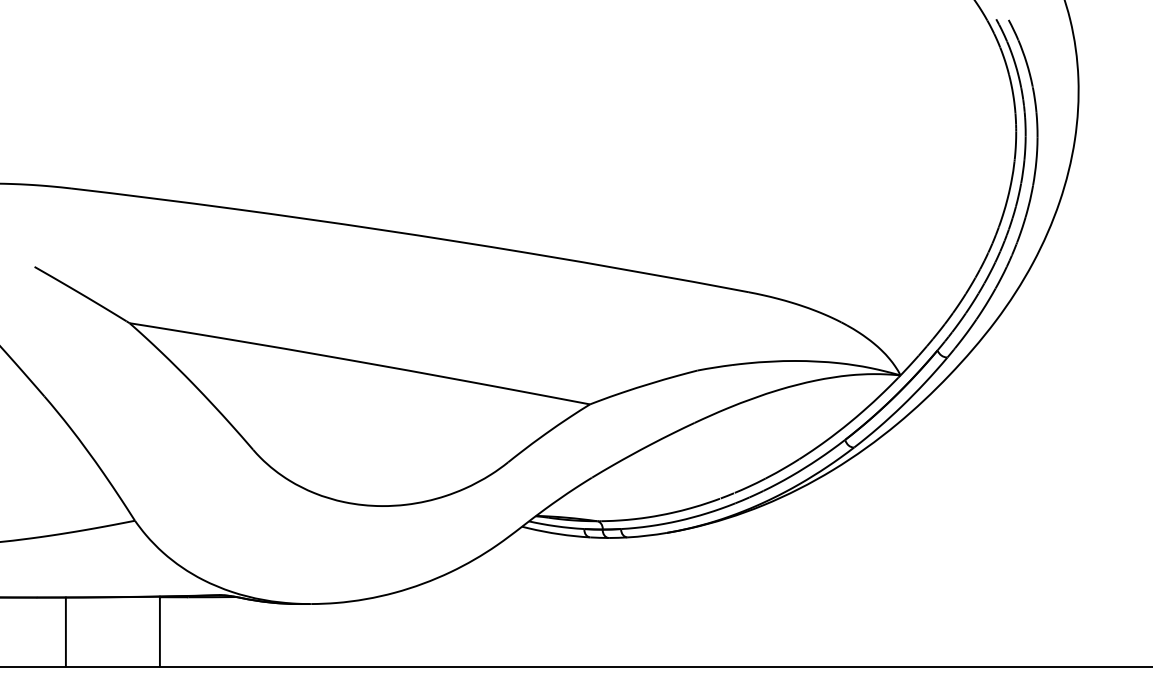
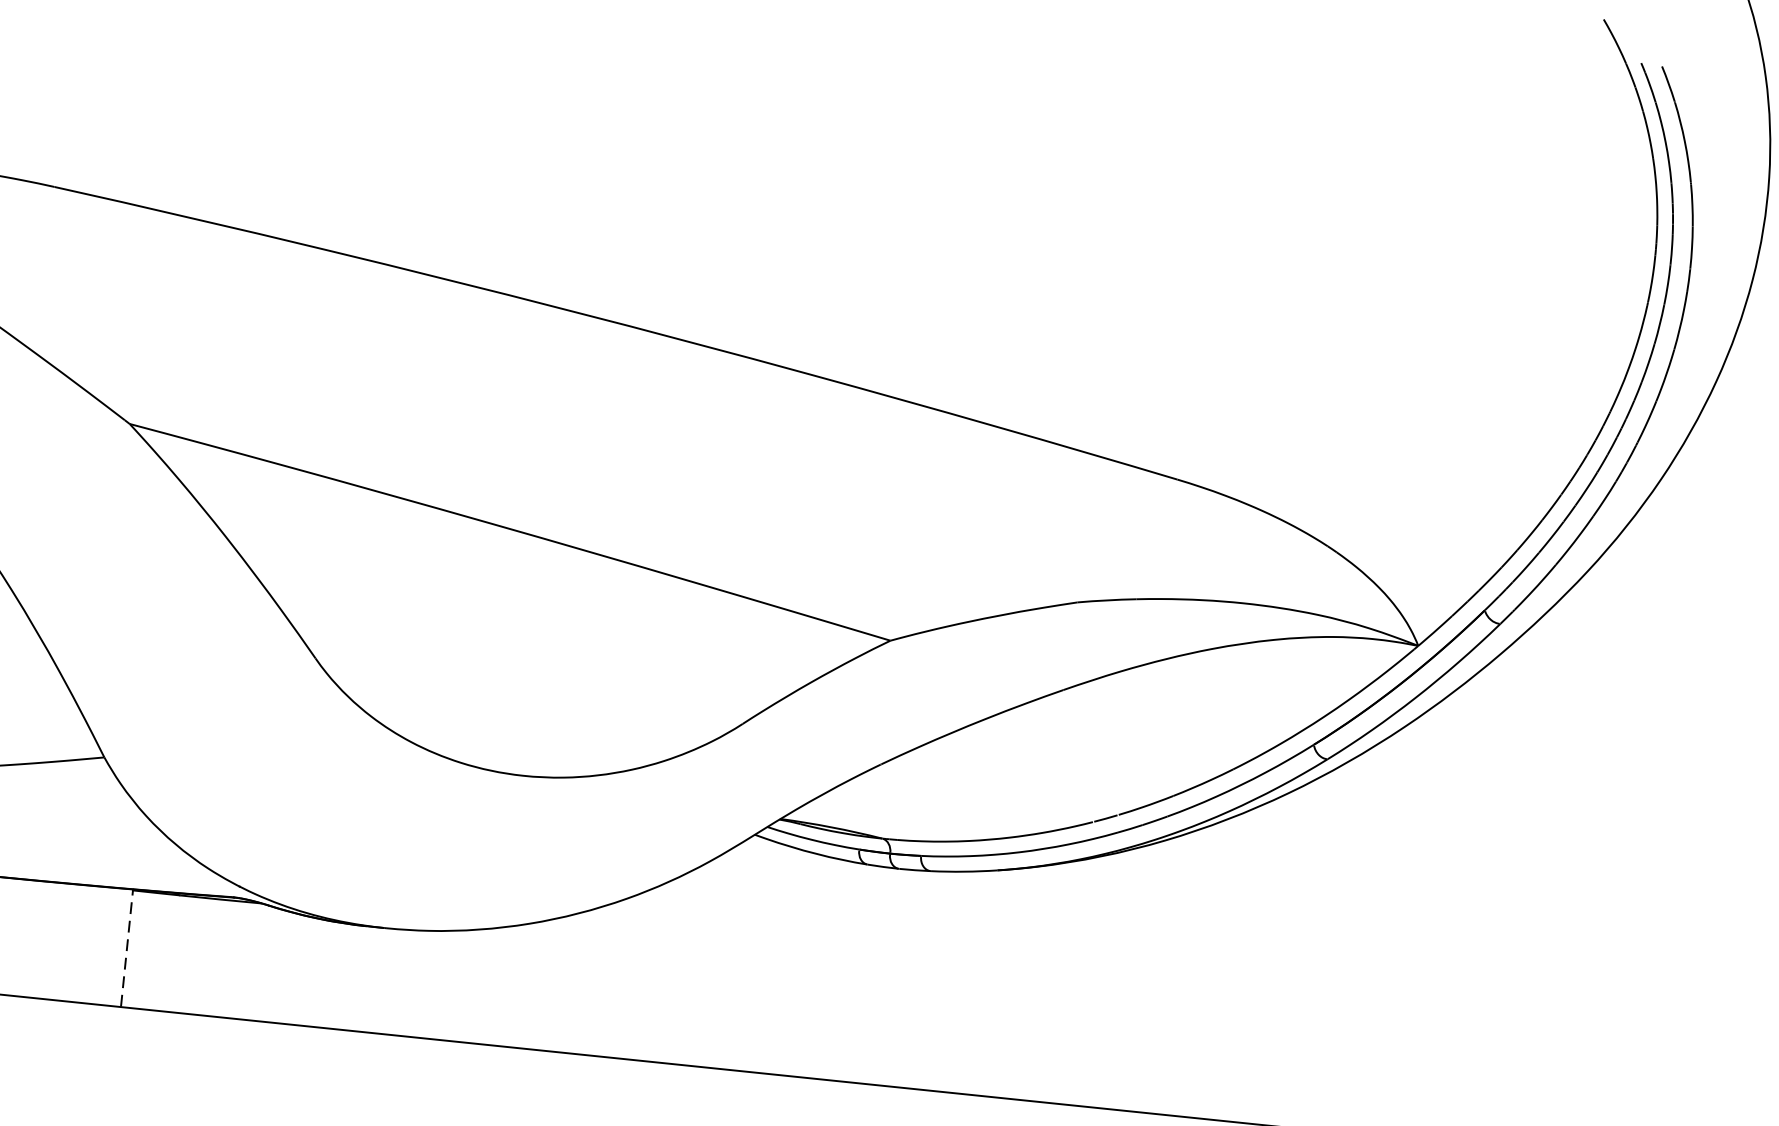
line: (159, 631) -> (126, 948), solid -> dashed

